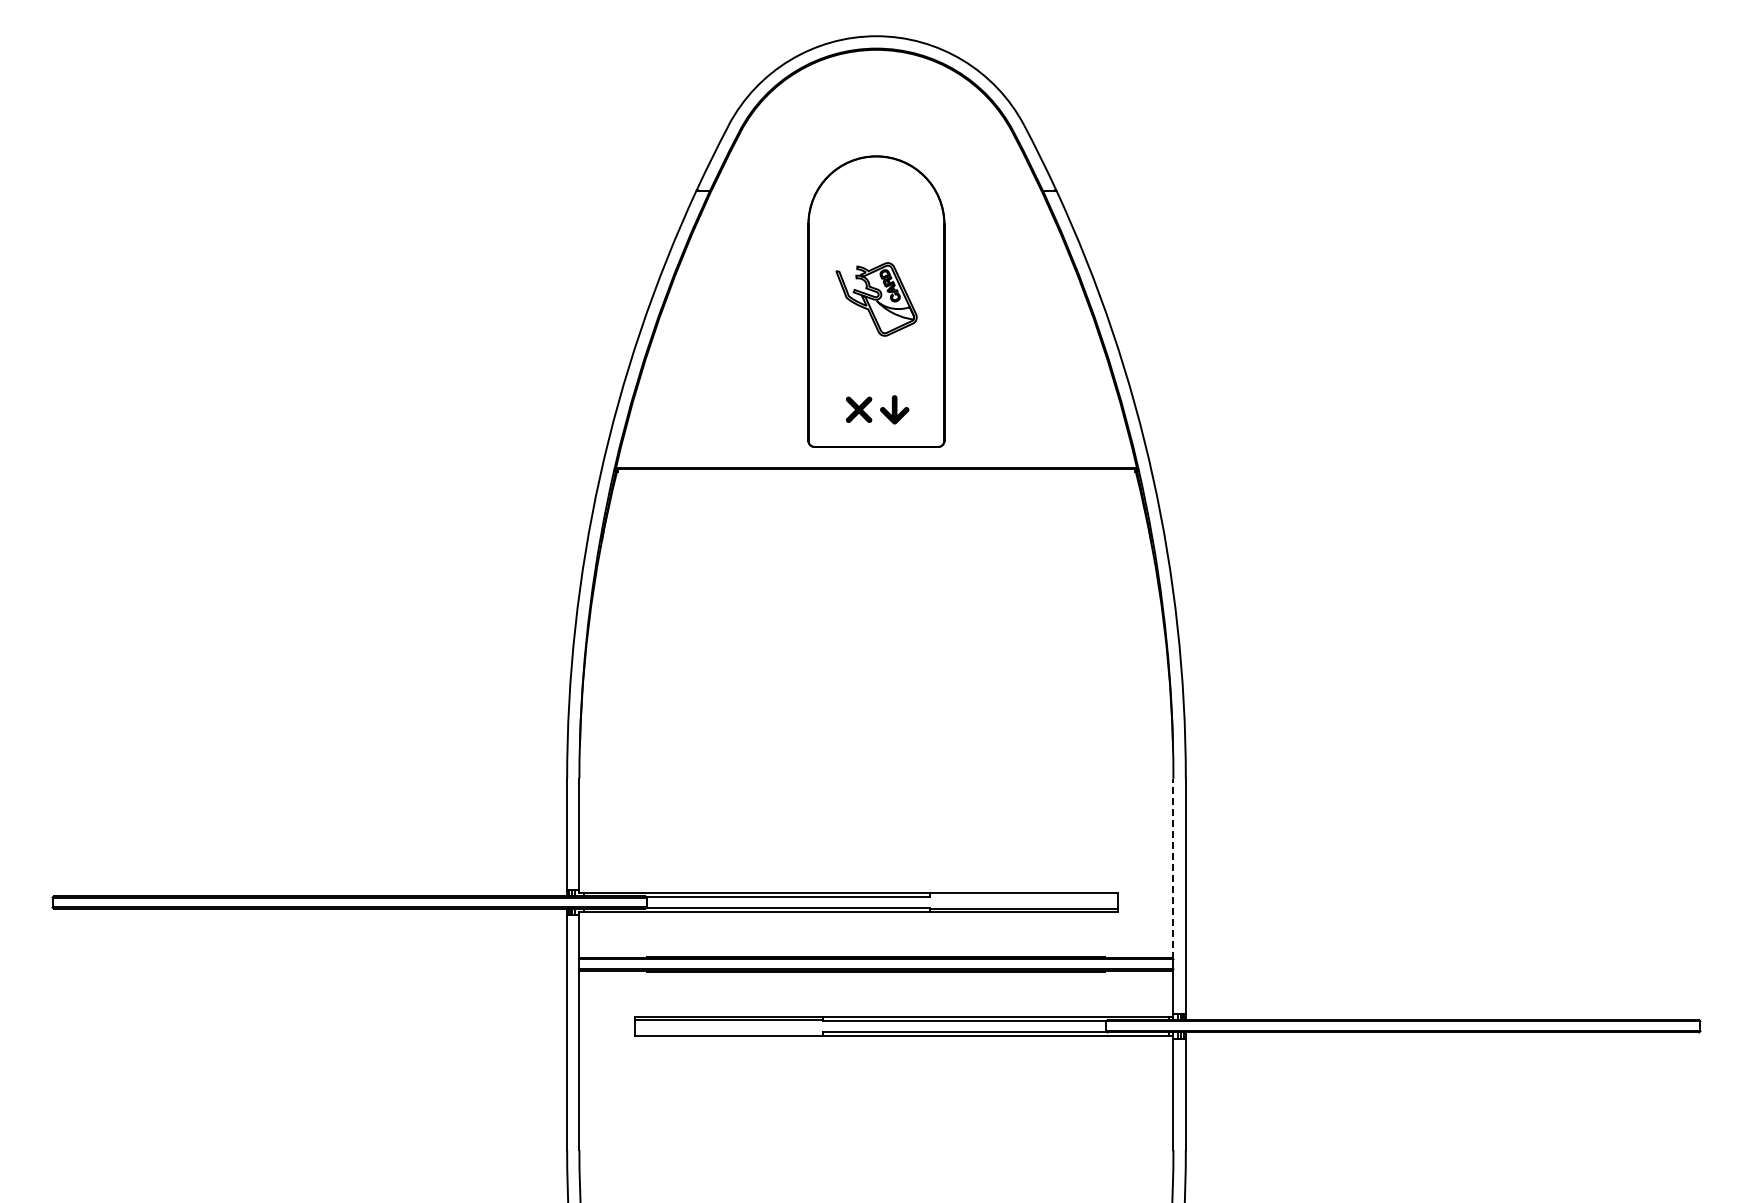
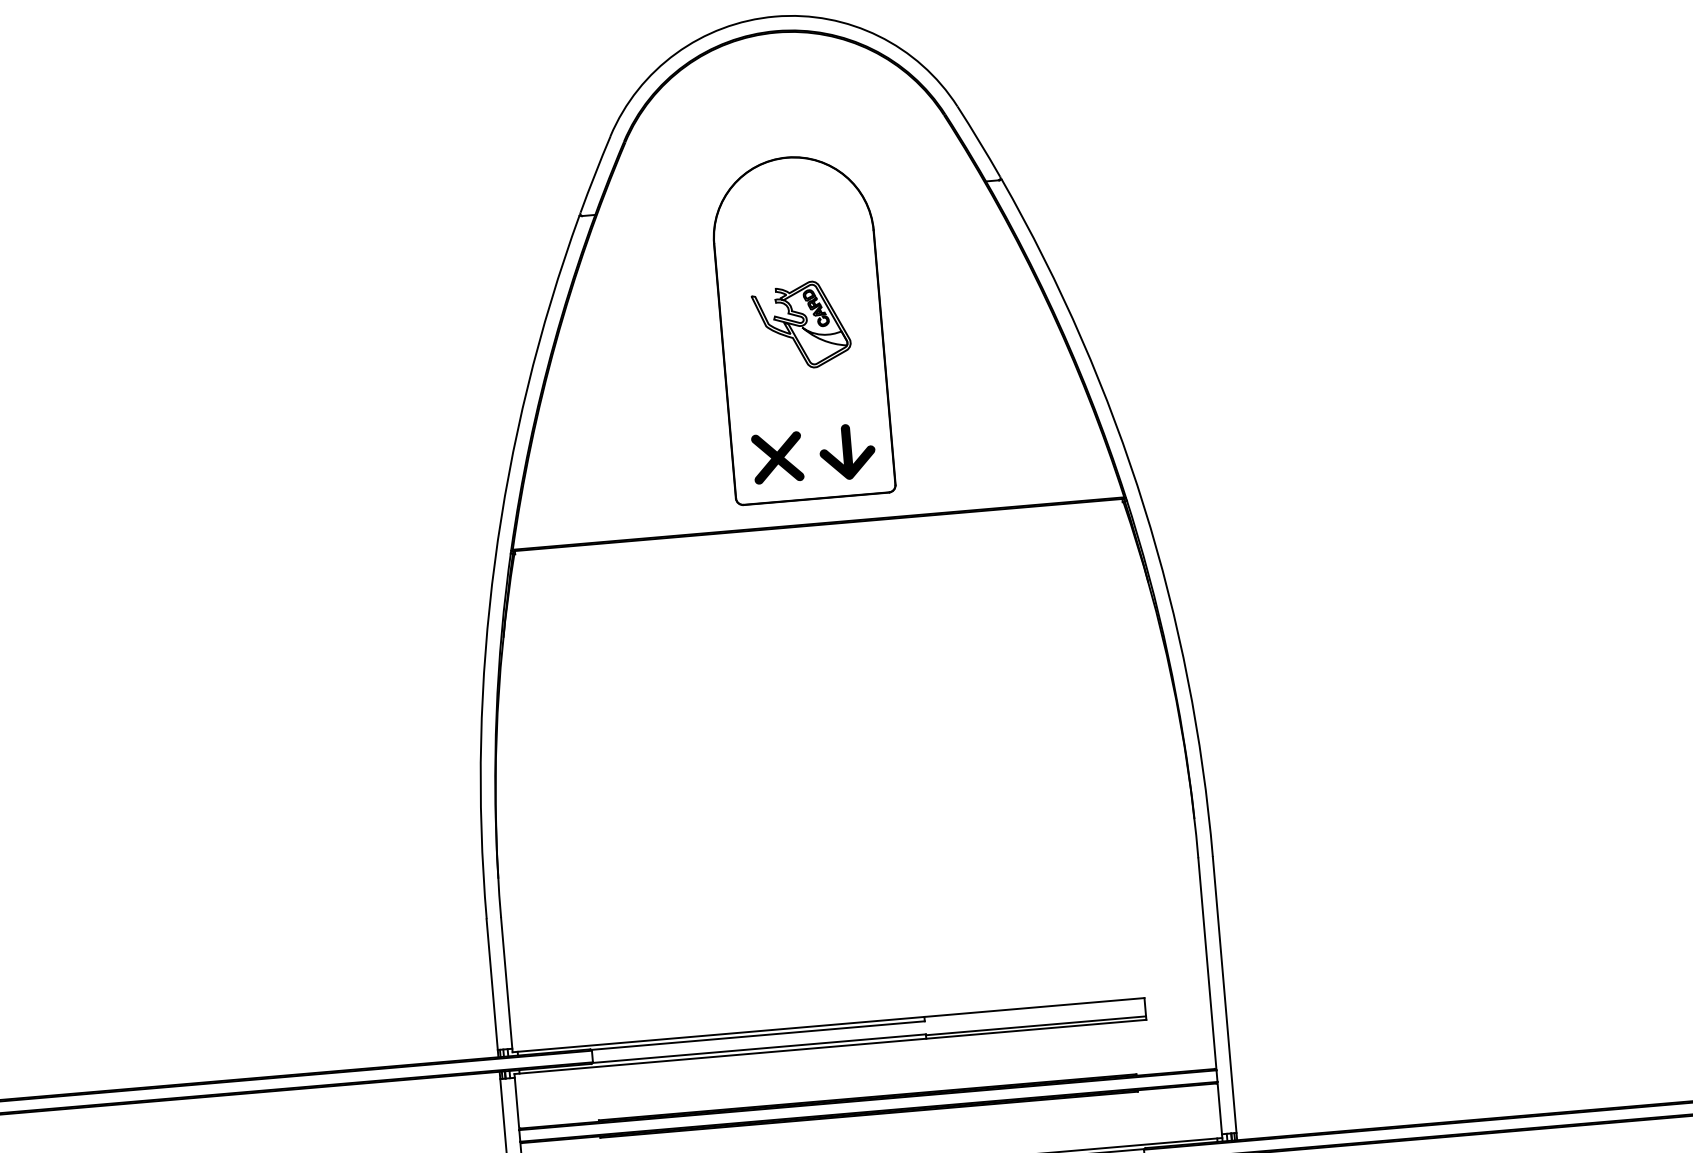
part: (877, 409) -> (813, 454), size x1.67
line: (1173, 868) -> (1207, 963), dashed -> solid

